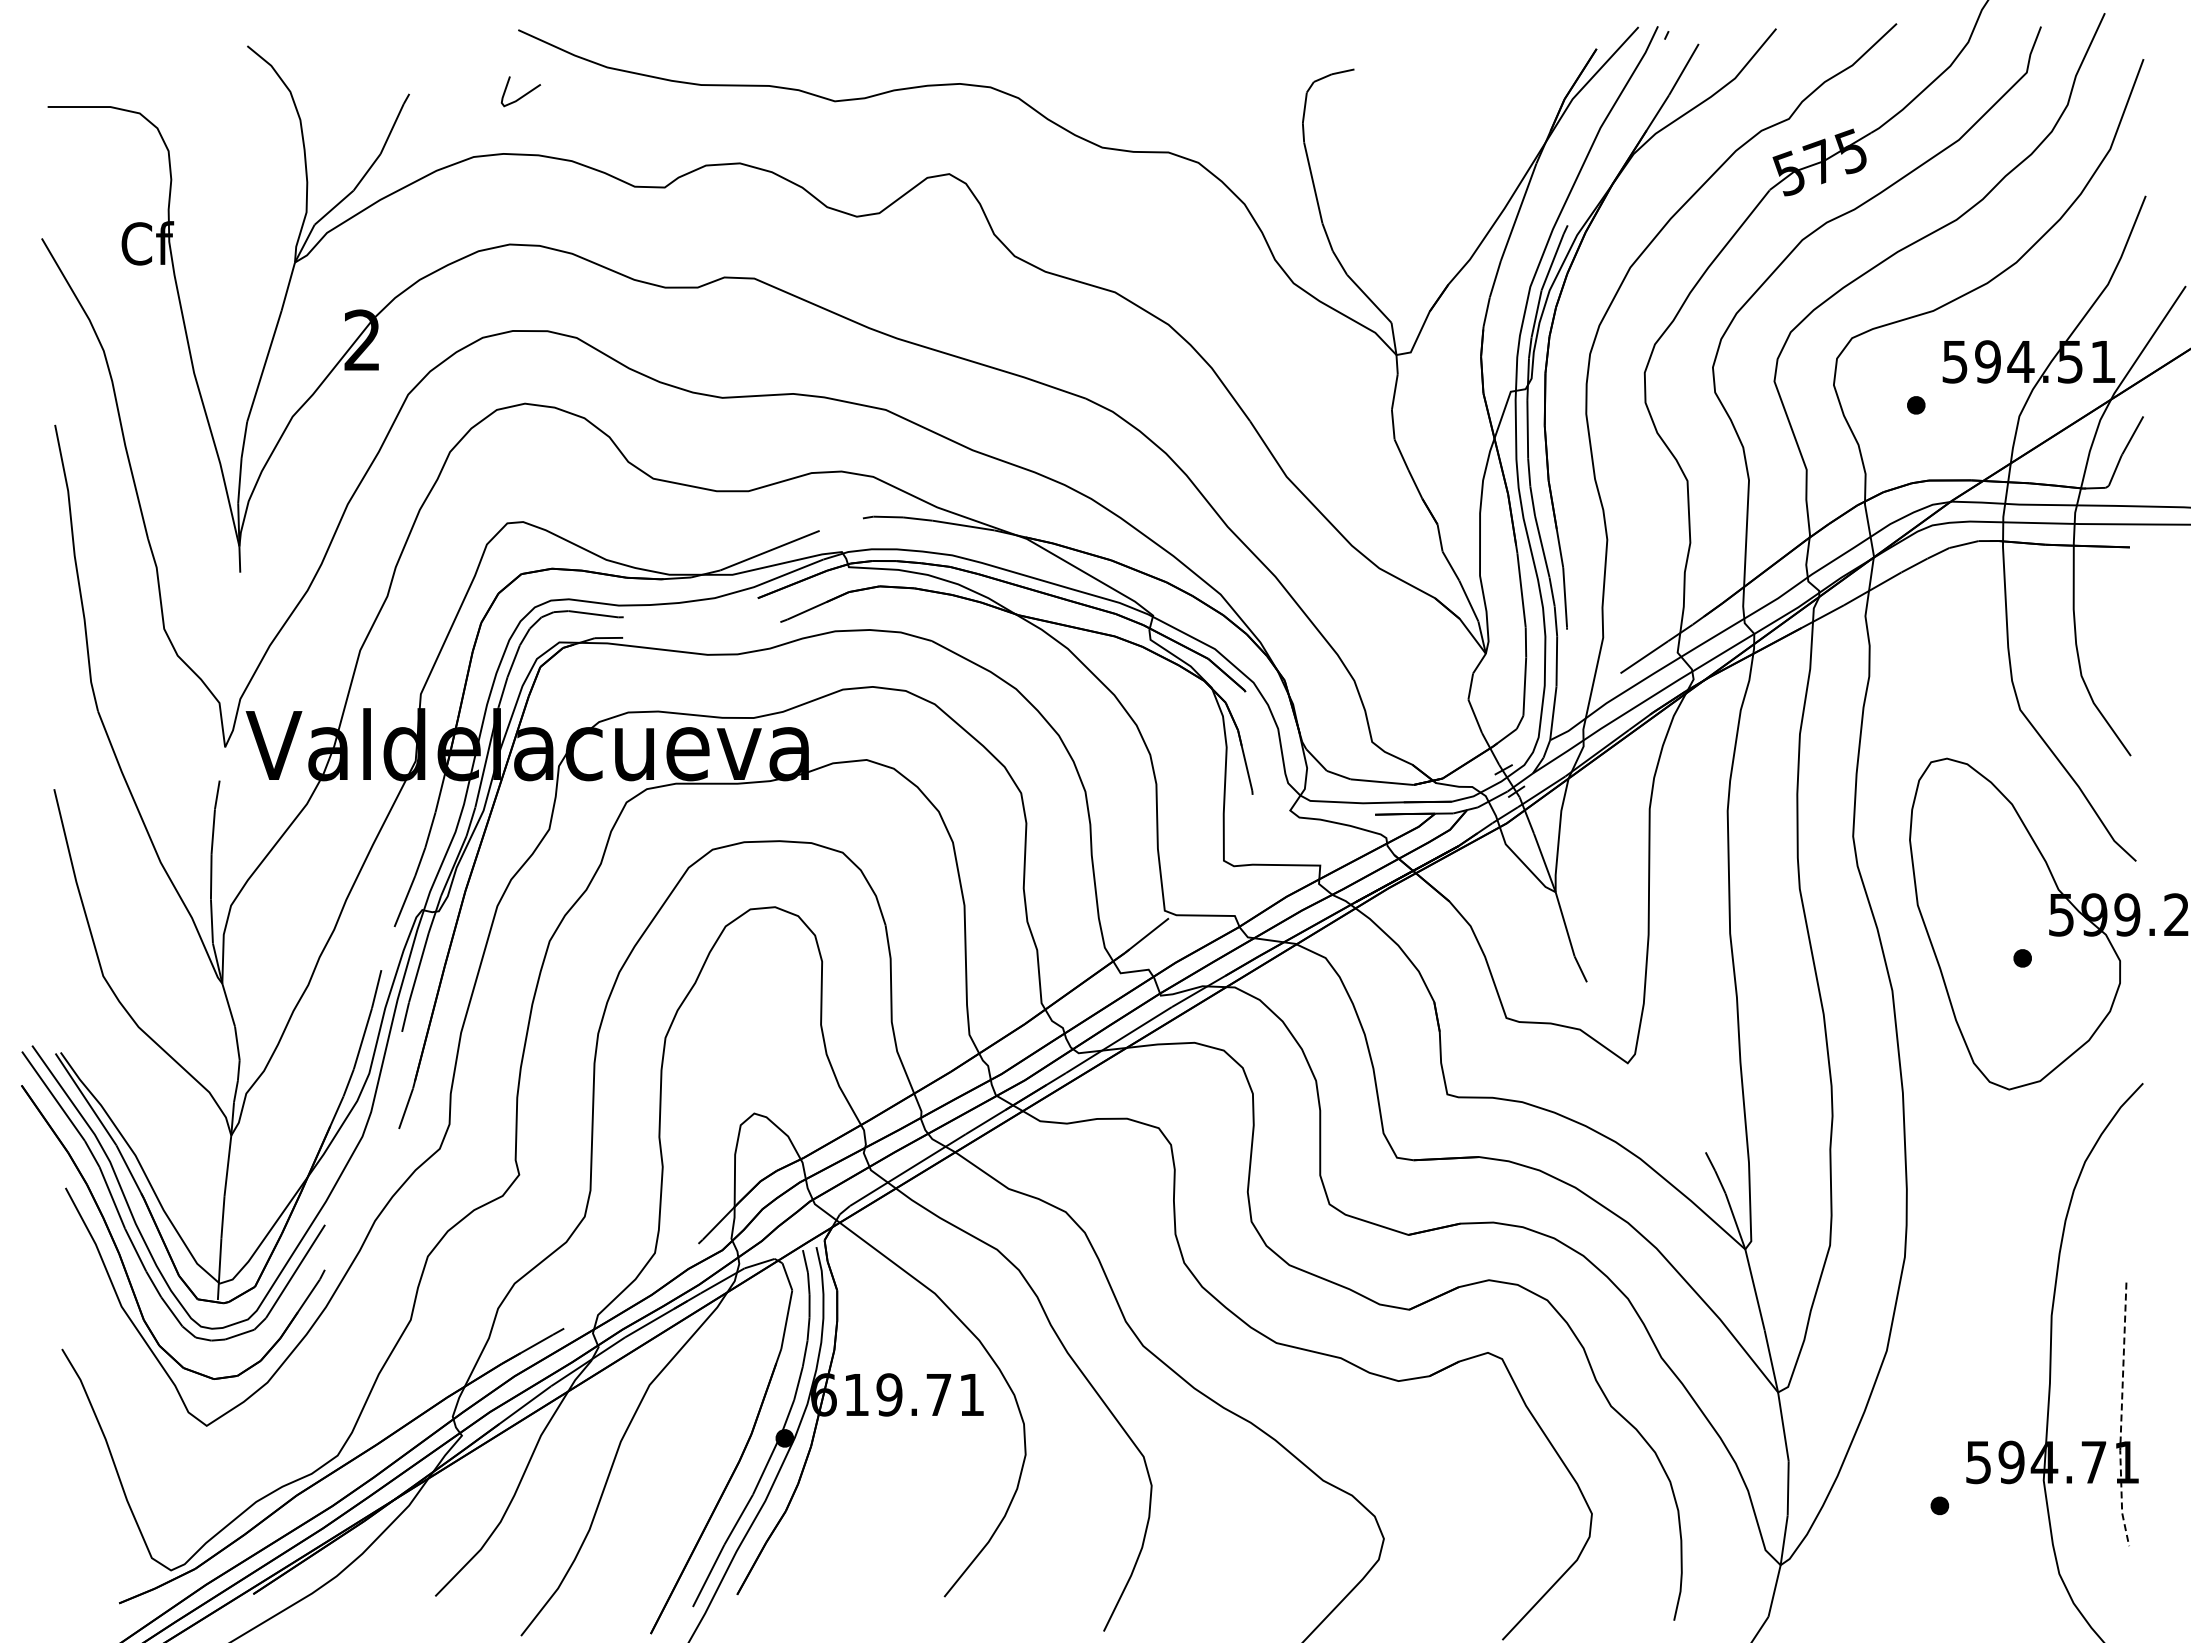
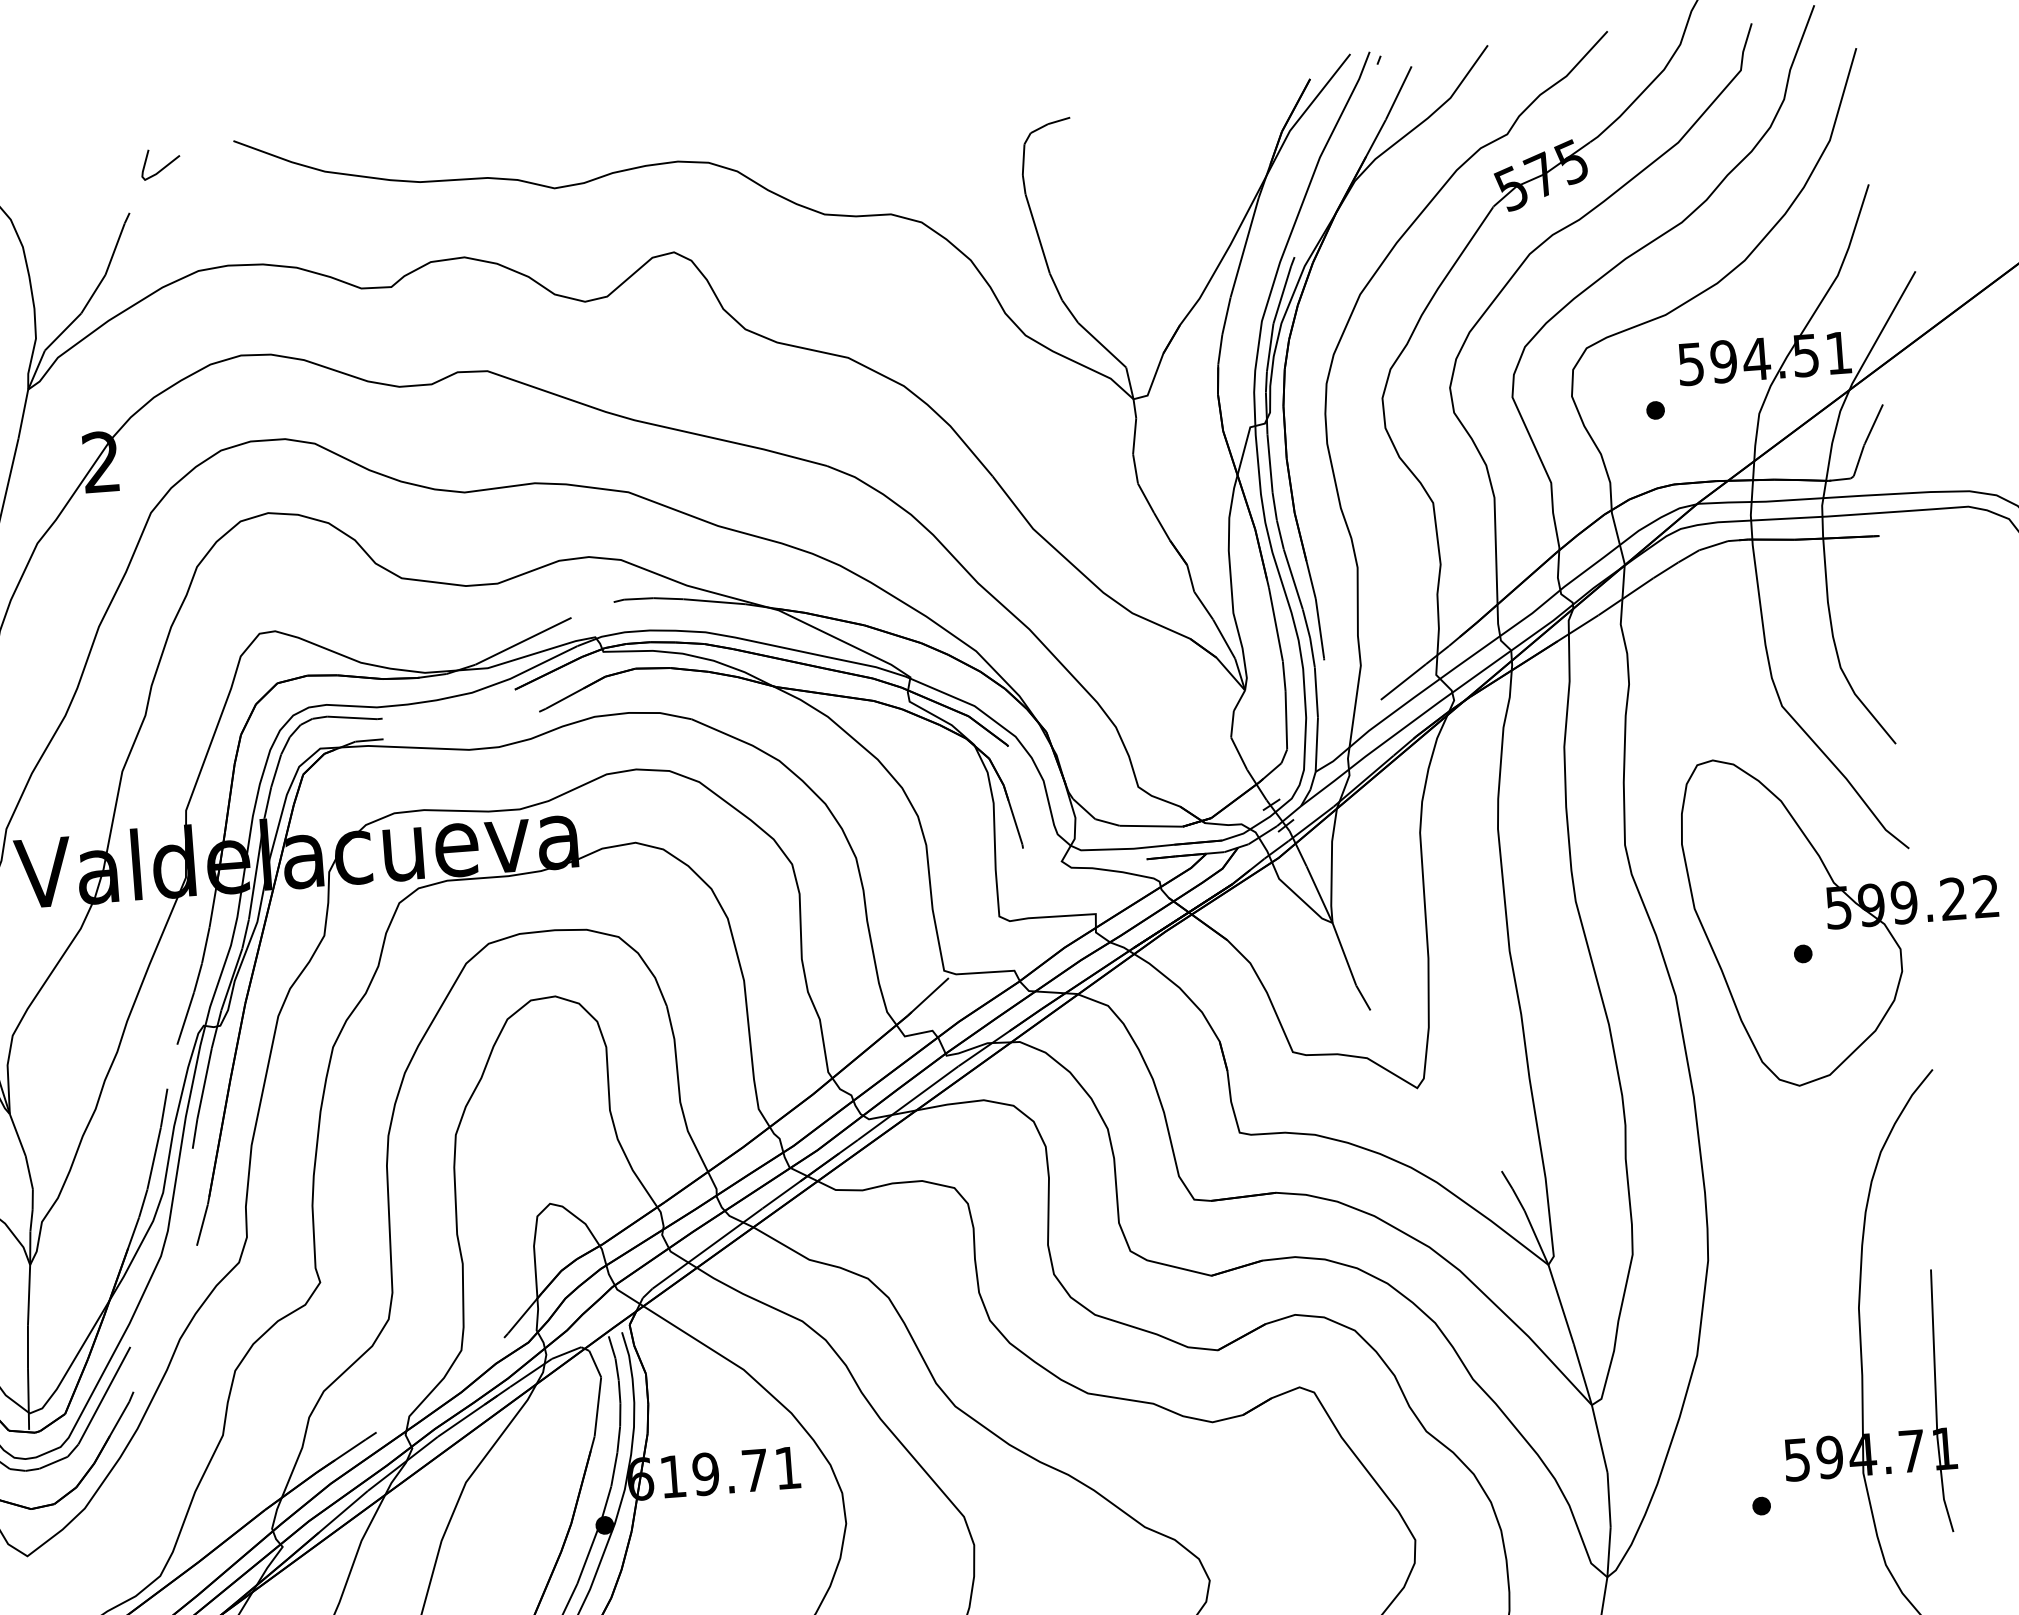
curve: (522, 95) -> (162, 167), moved
line: (2121, 1416) -> (1936, 1403), dashed -> solid

